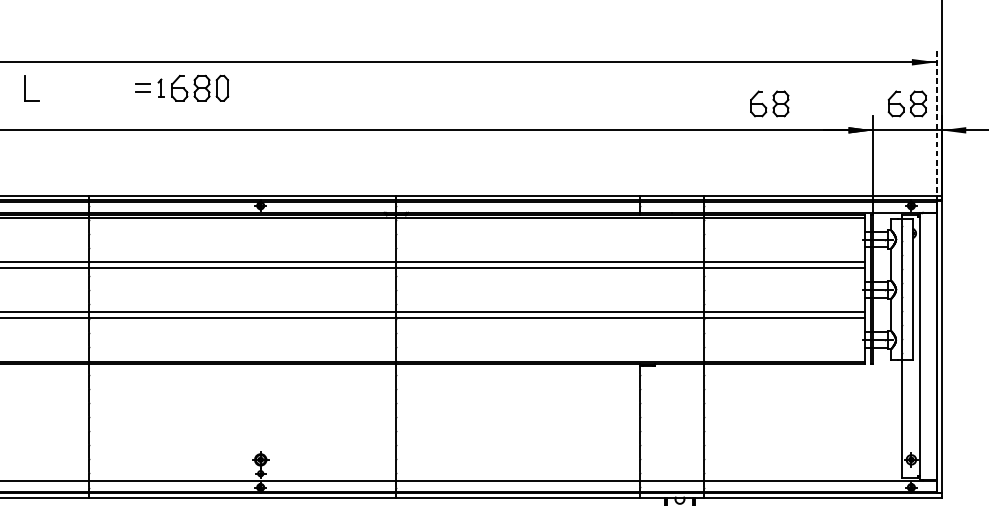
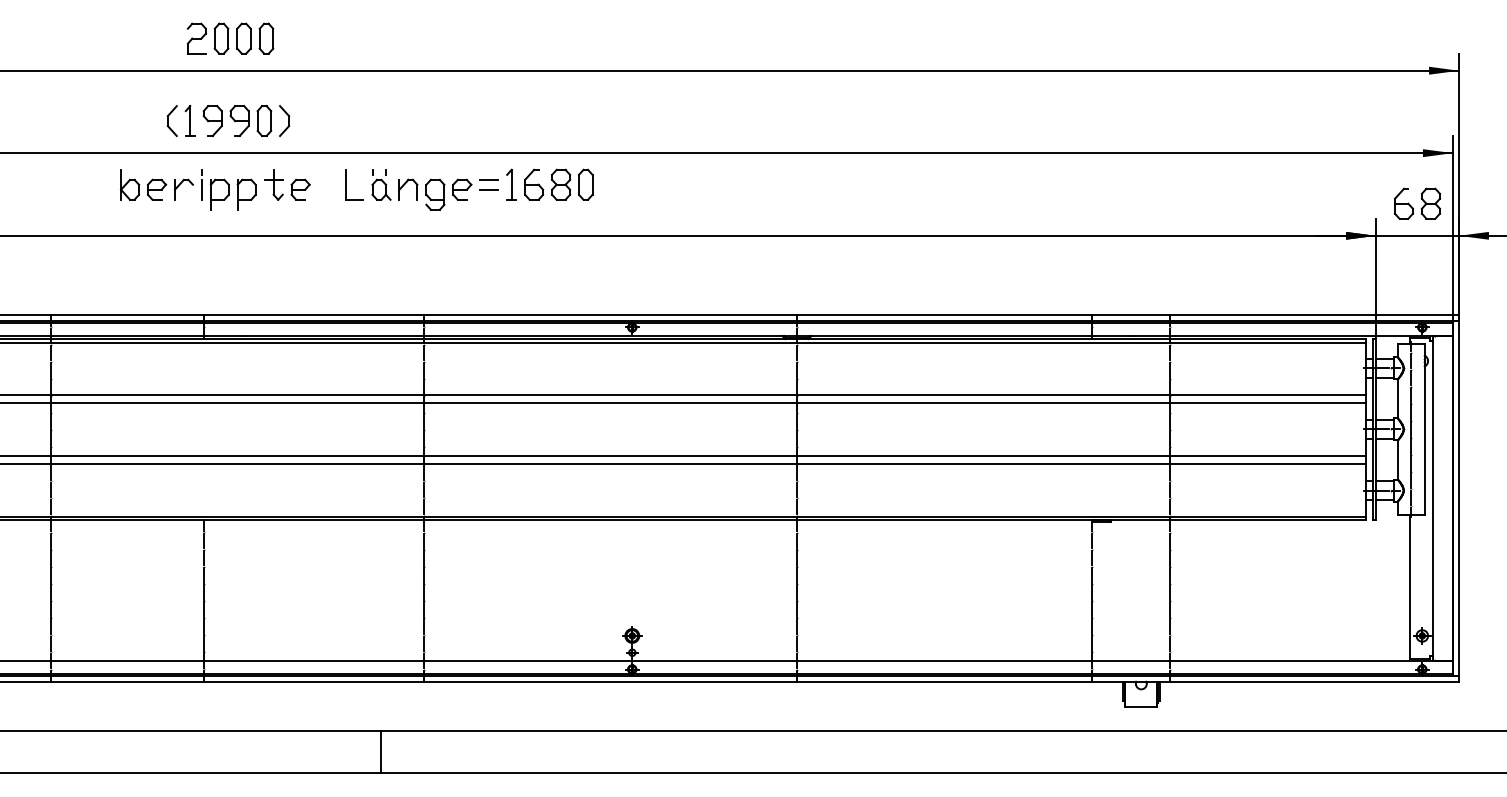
part: (161, 88) -> (511, 184), size x1.43
part: (87, 92) -> (421, 189), added
part: (769, 103) -> (1249, 203), removed
line: (936, 124) -> (1452, 228), dashed -> solid

